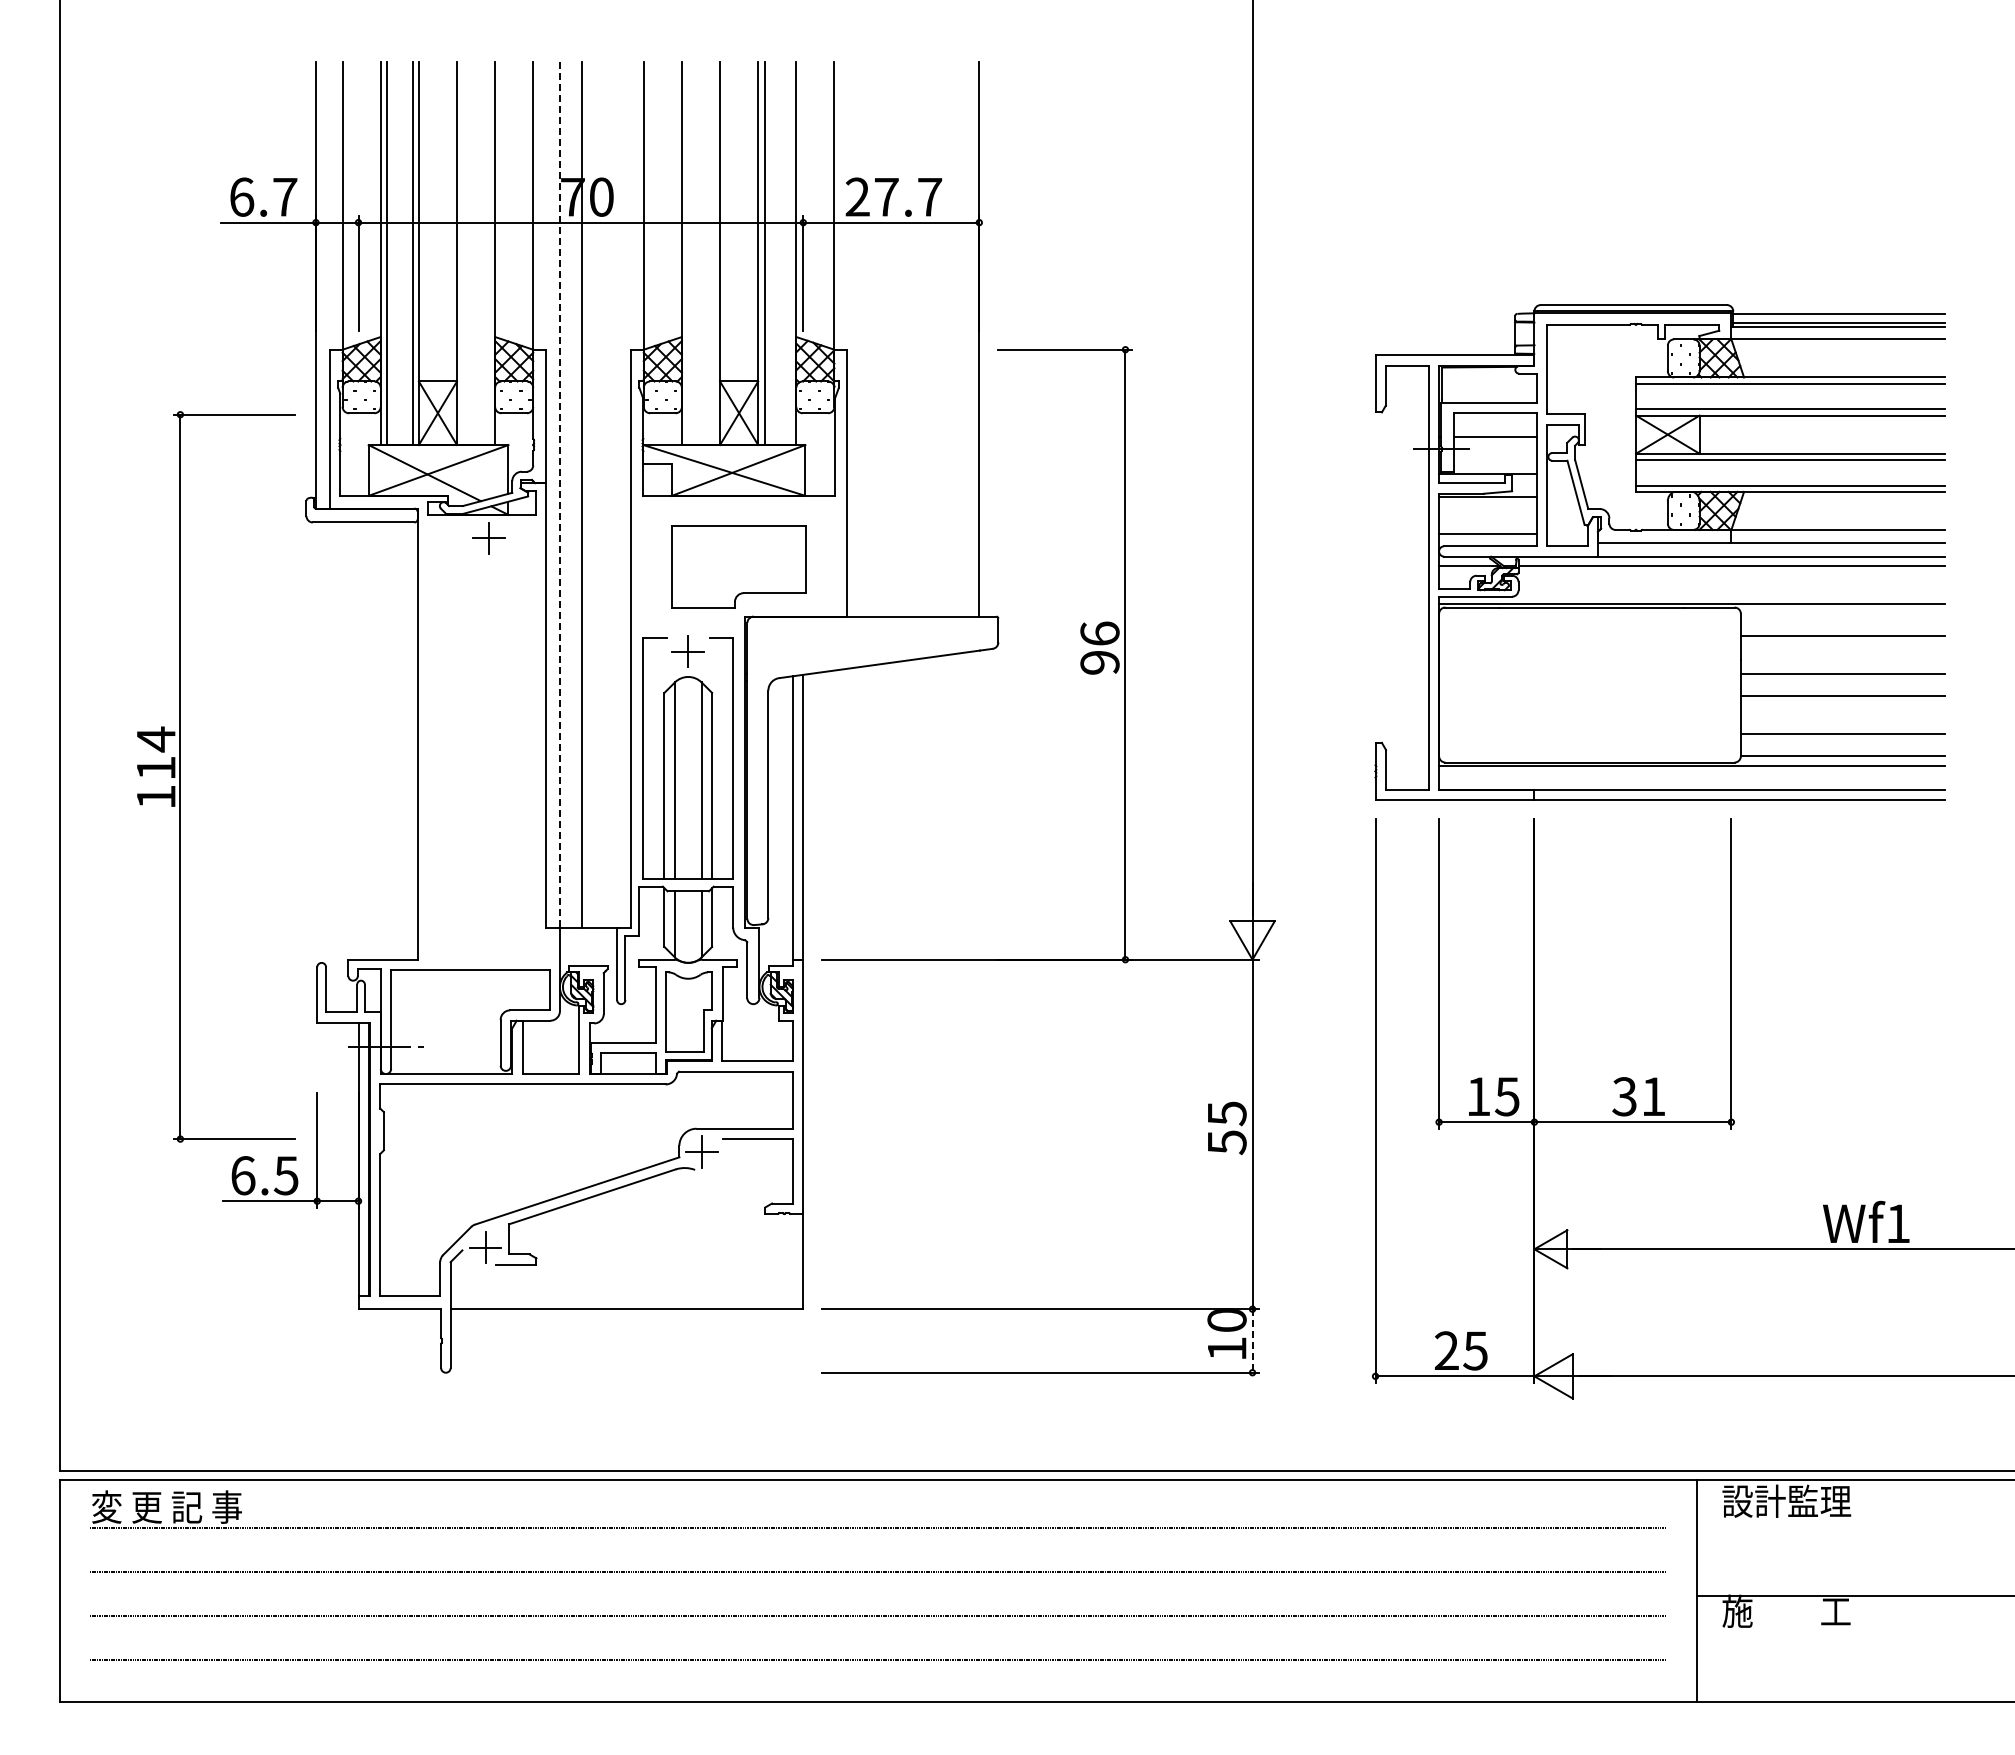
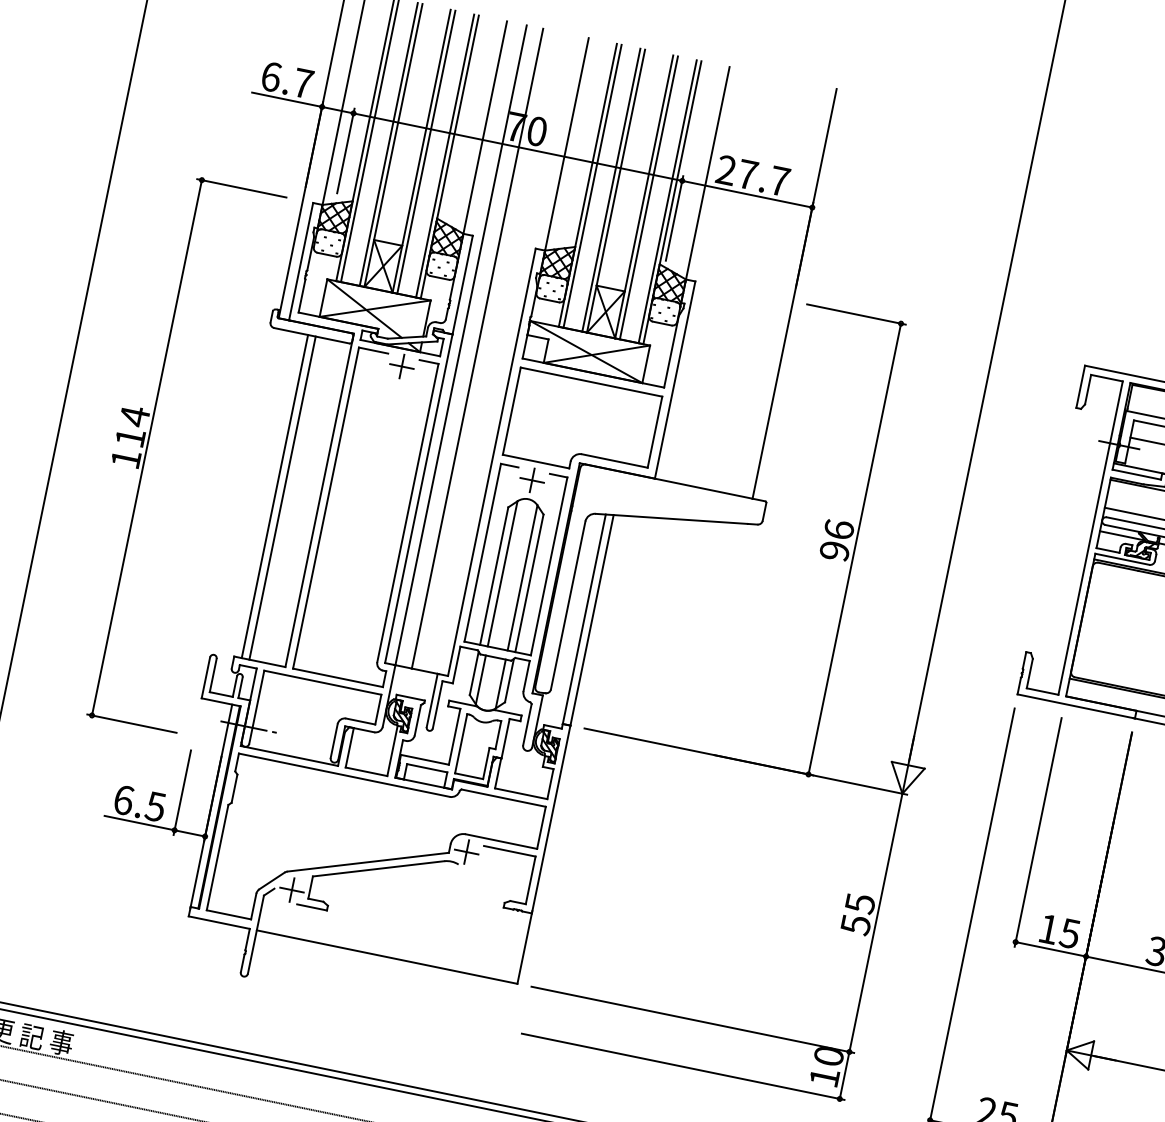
line: (463, 253) -> (426, 152), added
line: (488, 253) -> (444, 155), added
line: (688, 253) -> (592, 186), added
line: (713, 253) -> (611, 190), added
line: (789, 253) -> (667, 201), added
line: (559, 495) -> (460, 345), dashed -> solid
part: (738, 566) -> (582, 425), size x1.43
line: (358, 740) -> (275, 496), added
line: (368, 740) -> (282, 497), added
part: (535, 742) -> (405, 524), added
part: (180, 776) -> (147, 447), moved
line: (1252, 1340) -> (844, 1075), dashed -> solid

